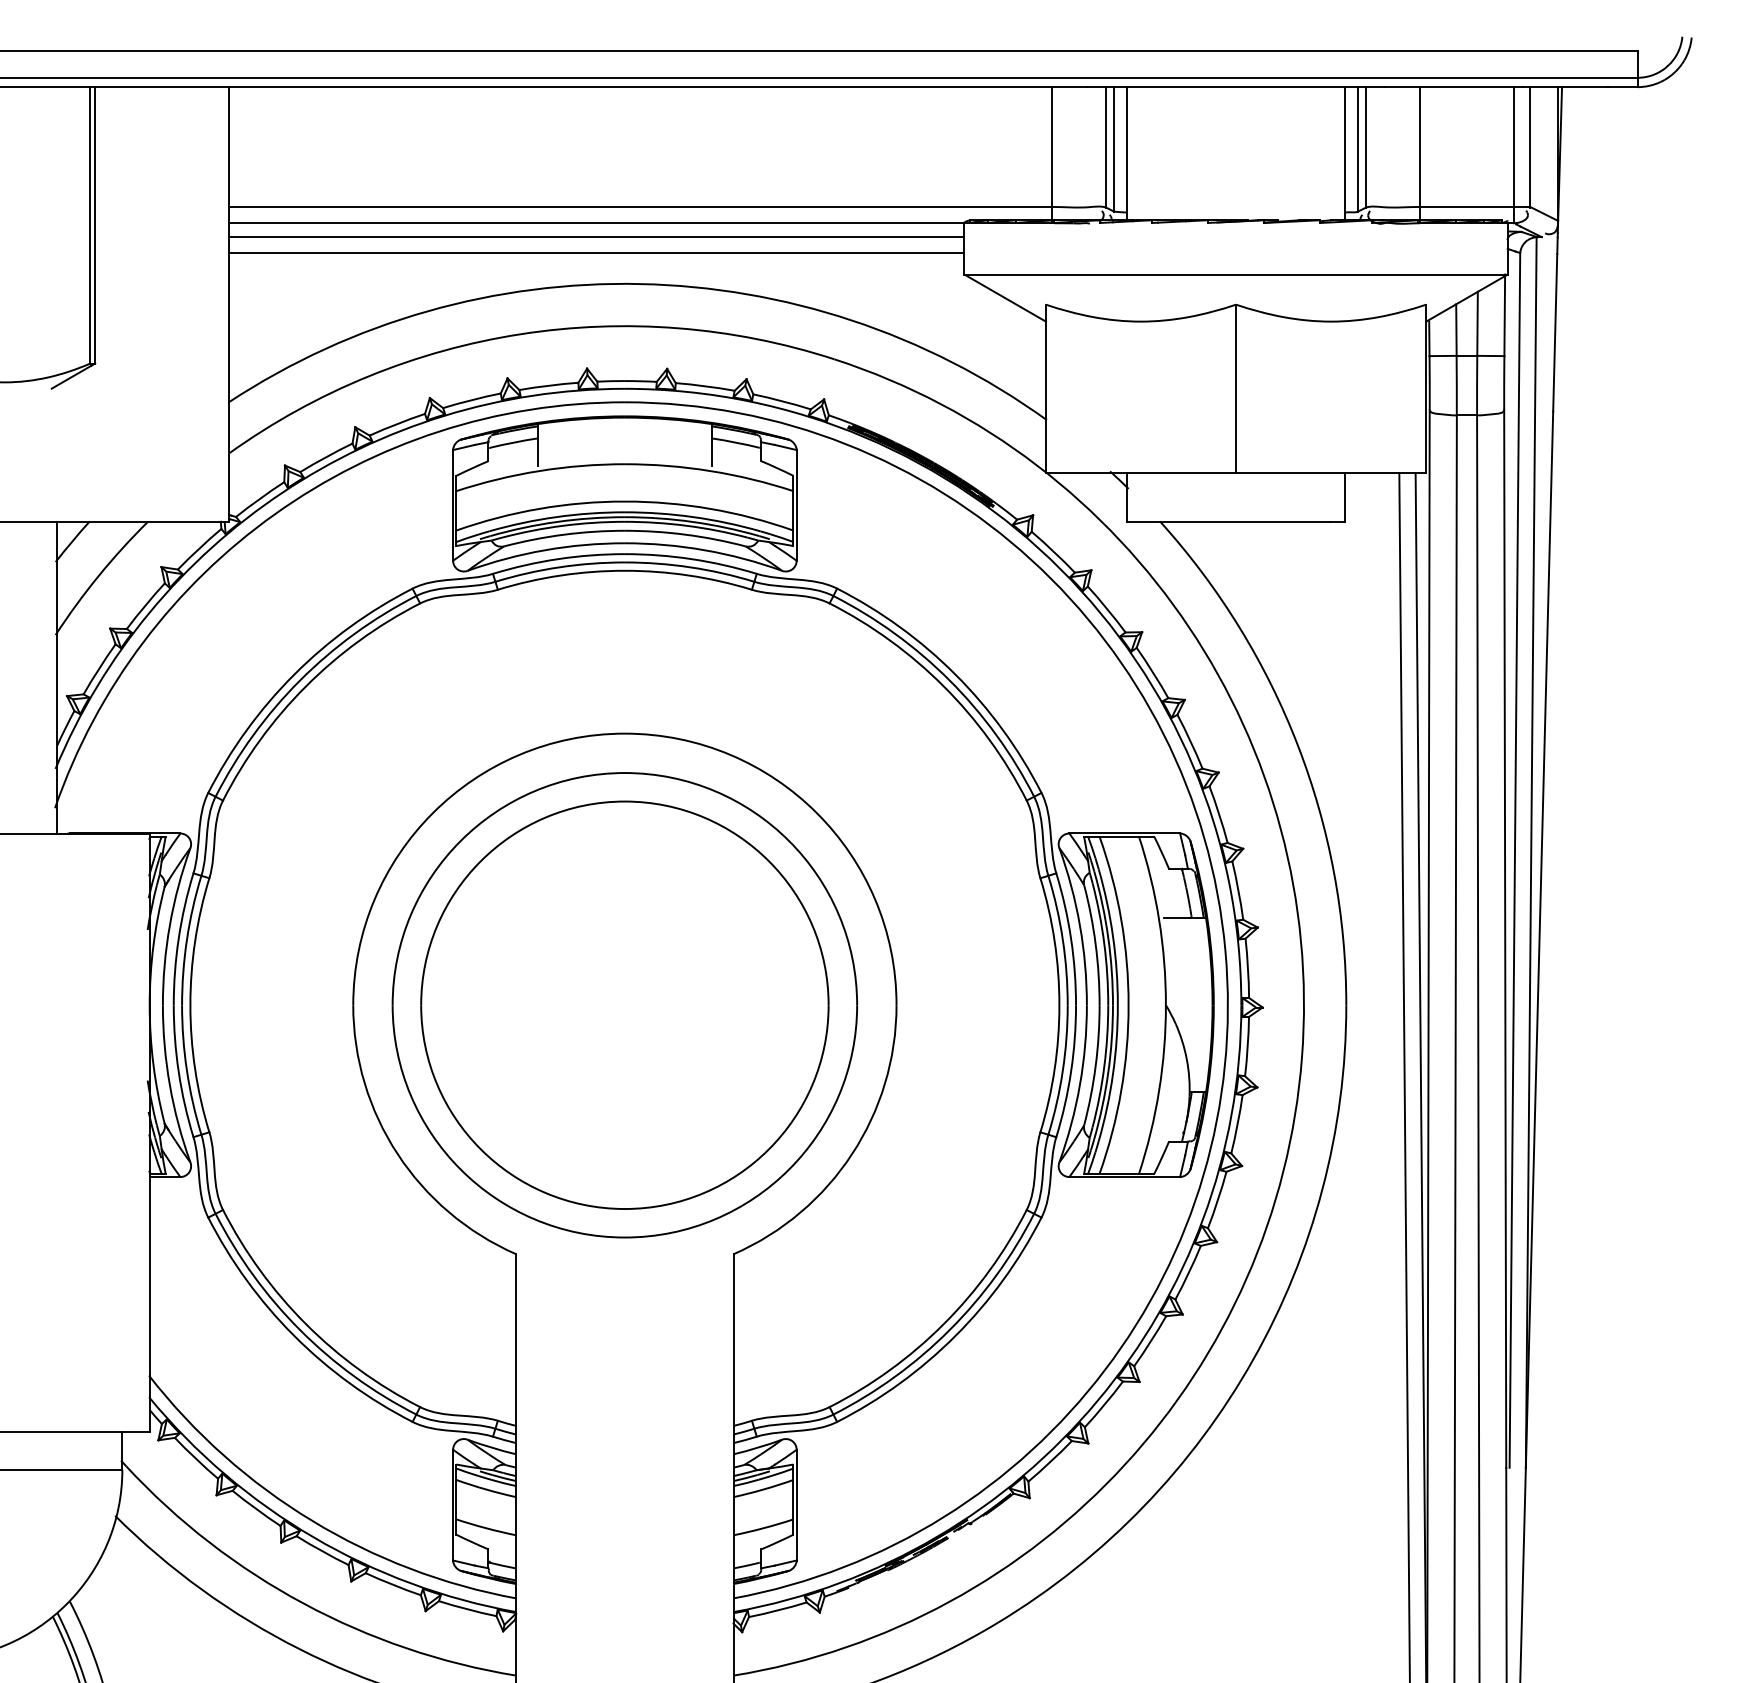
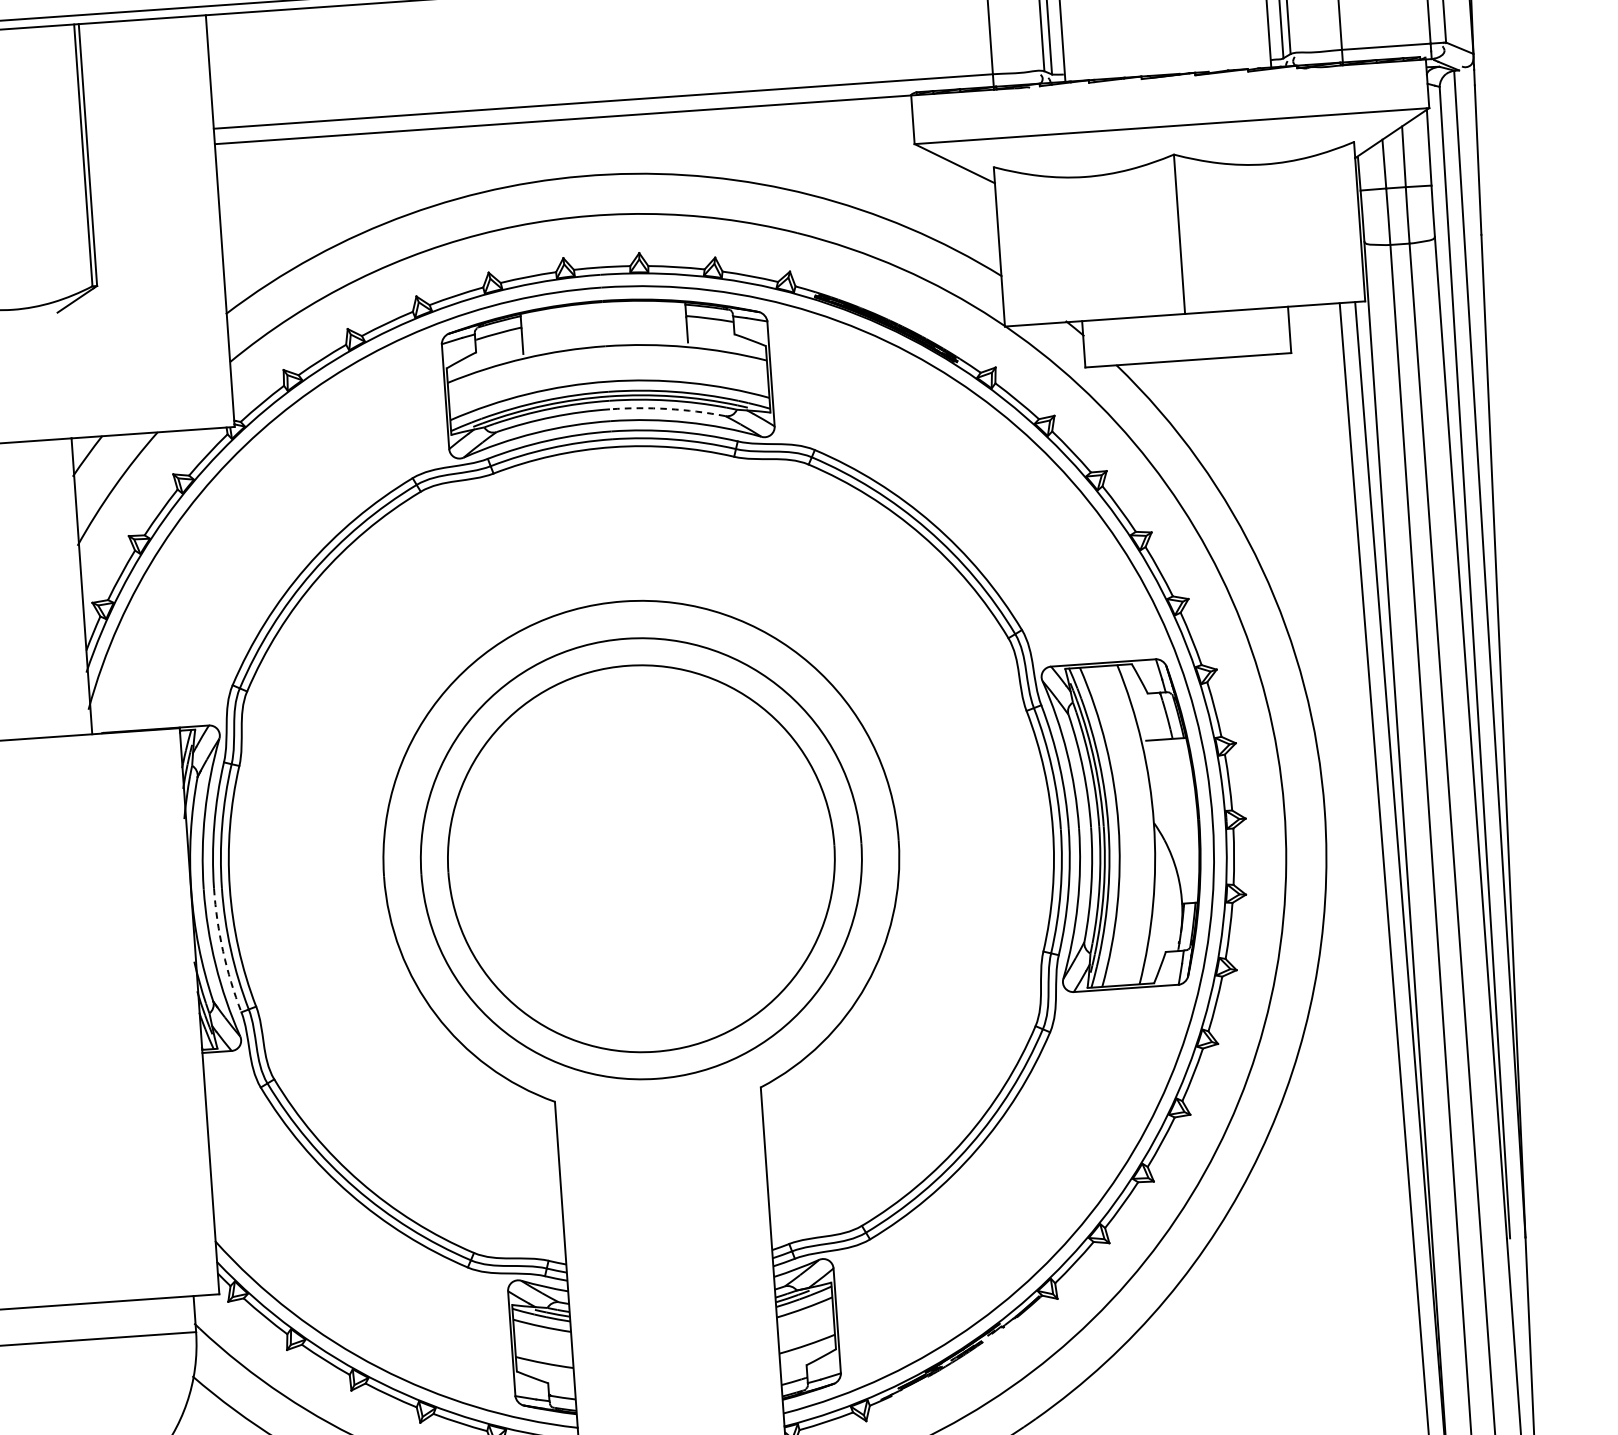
line: (596, 236) -> (563, 132), removed
line: (596, 253) -> (564, 148), removed
arc: (685, 534) -> (667, 408), solid -> dashed
arc: (178, 1071) -> (222, 951), solid -> dashed

